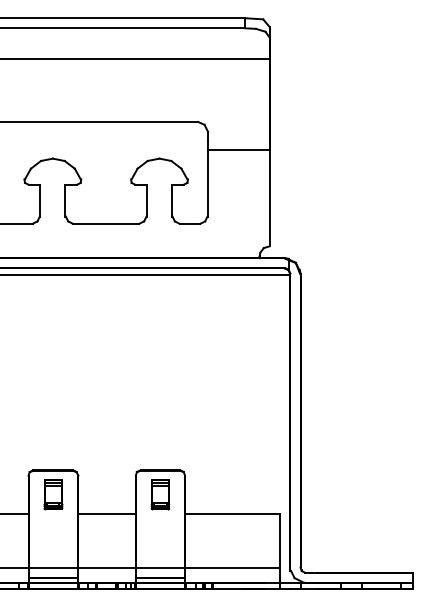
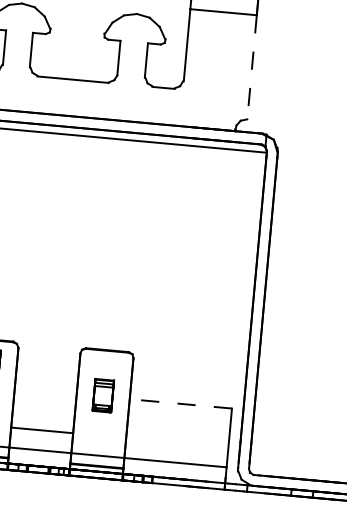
line: (269, 198) -> (251, 67), solid -> dashed
part: (160, 494) -> (103, 395), moved
line: (106, 513) -> (41, 430), moved
line: (231, 513) -> (179, 403), solid -> dashed

